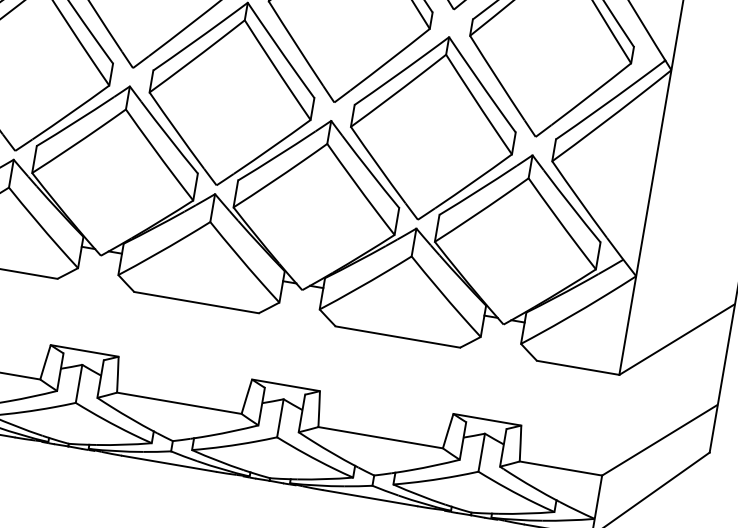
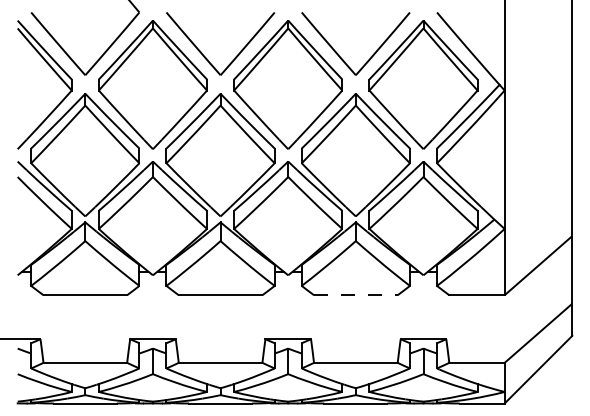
line: (397, 337) -> (355, 295), solid -> dashed

